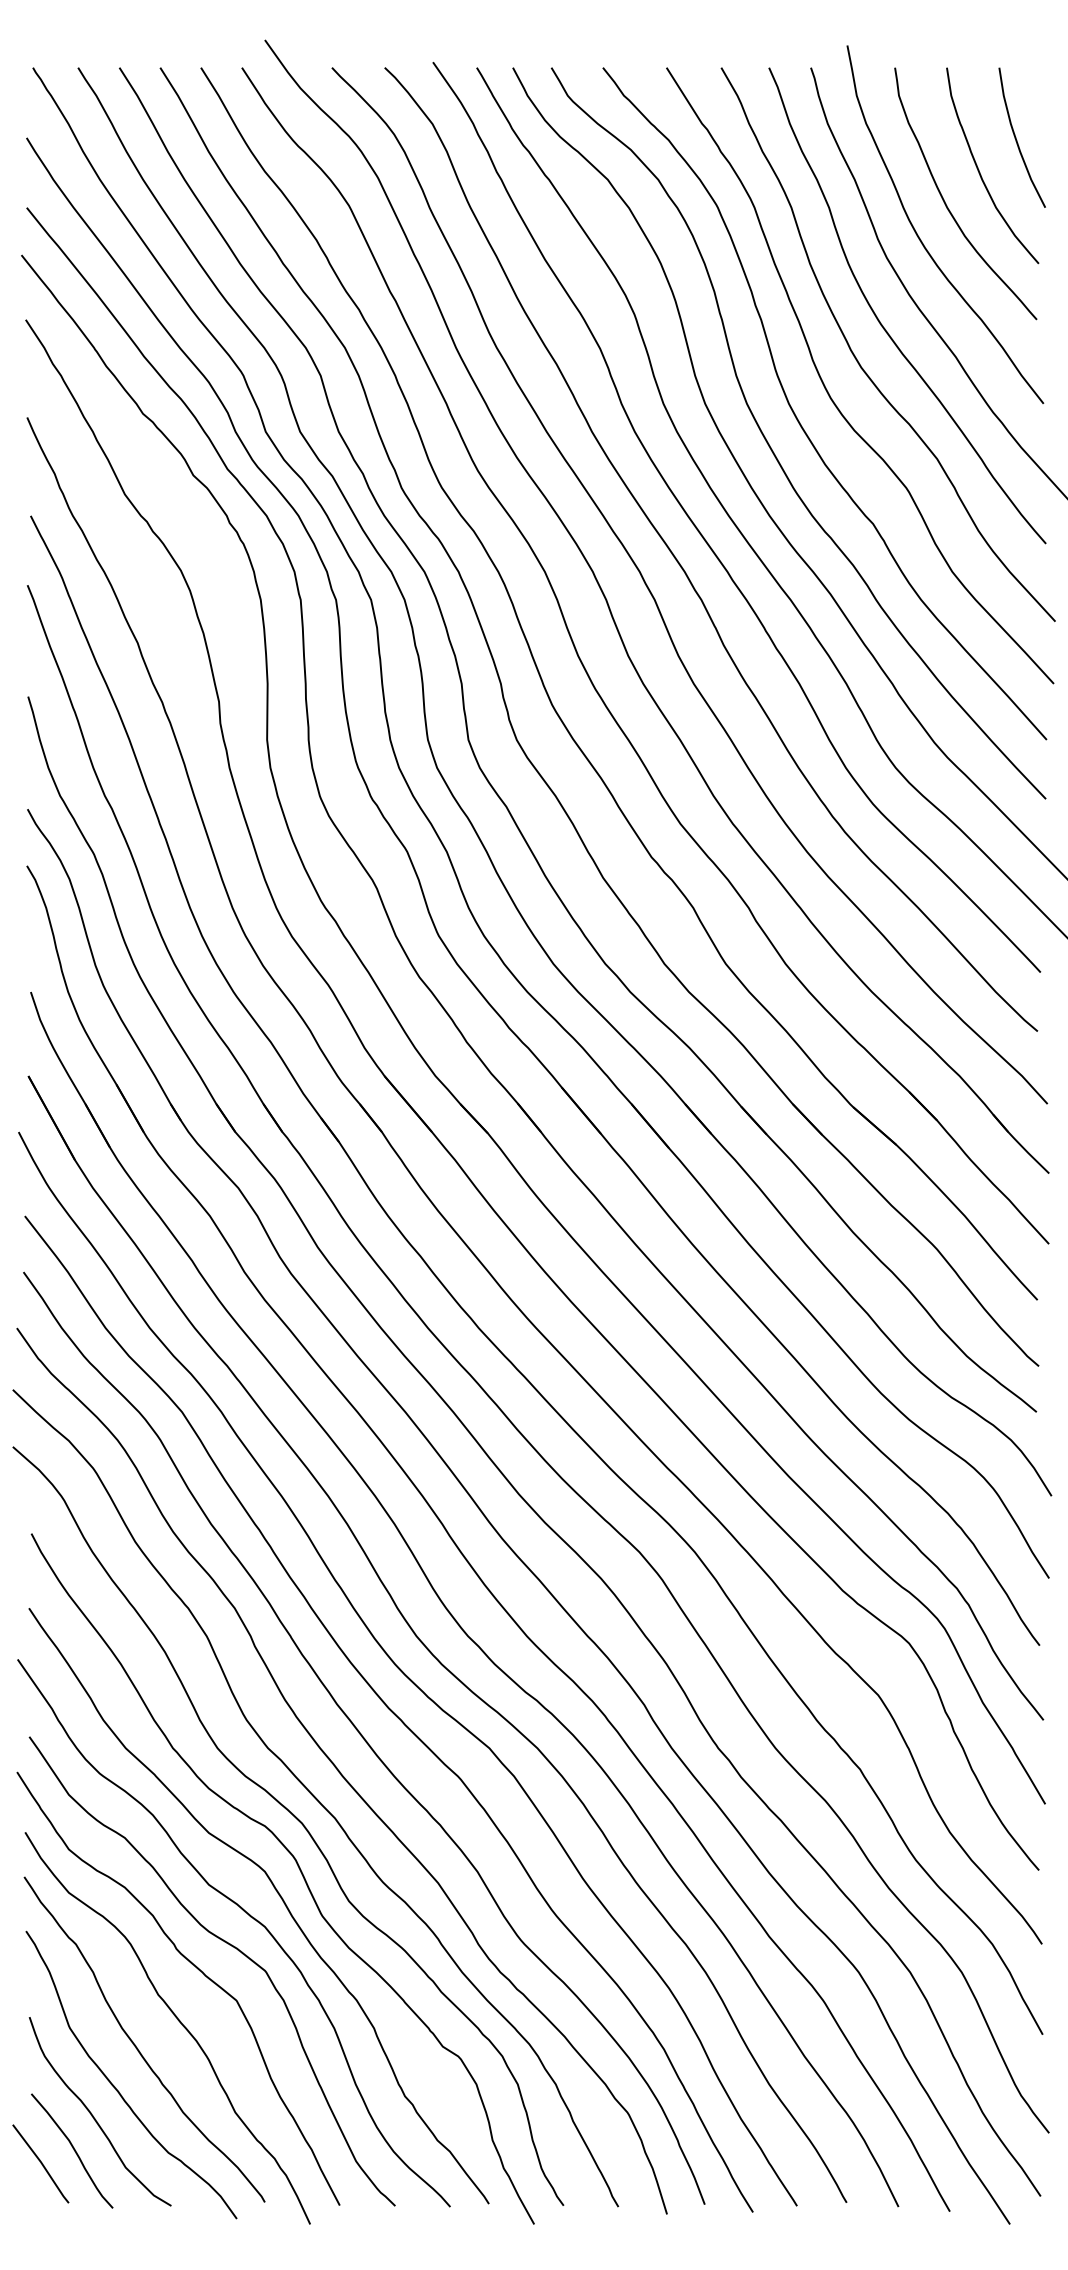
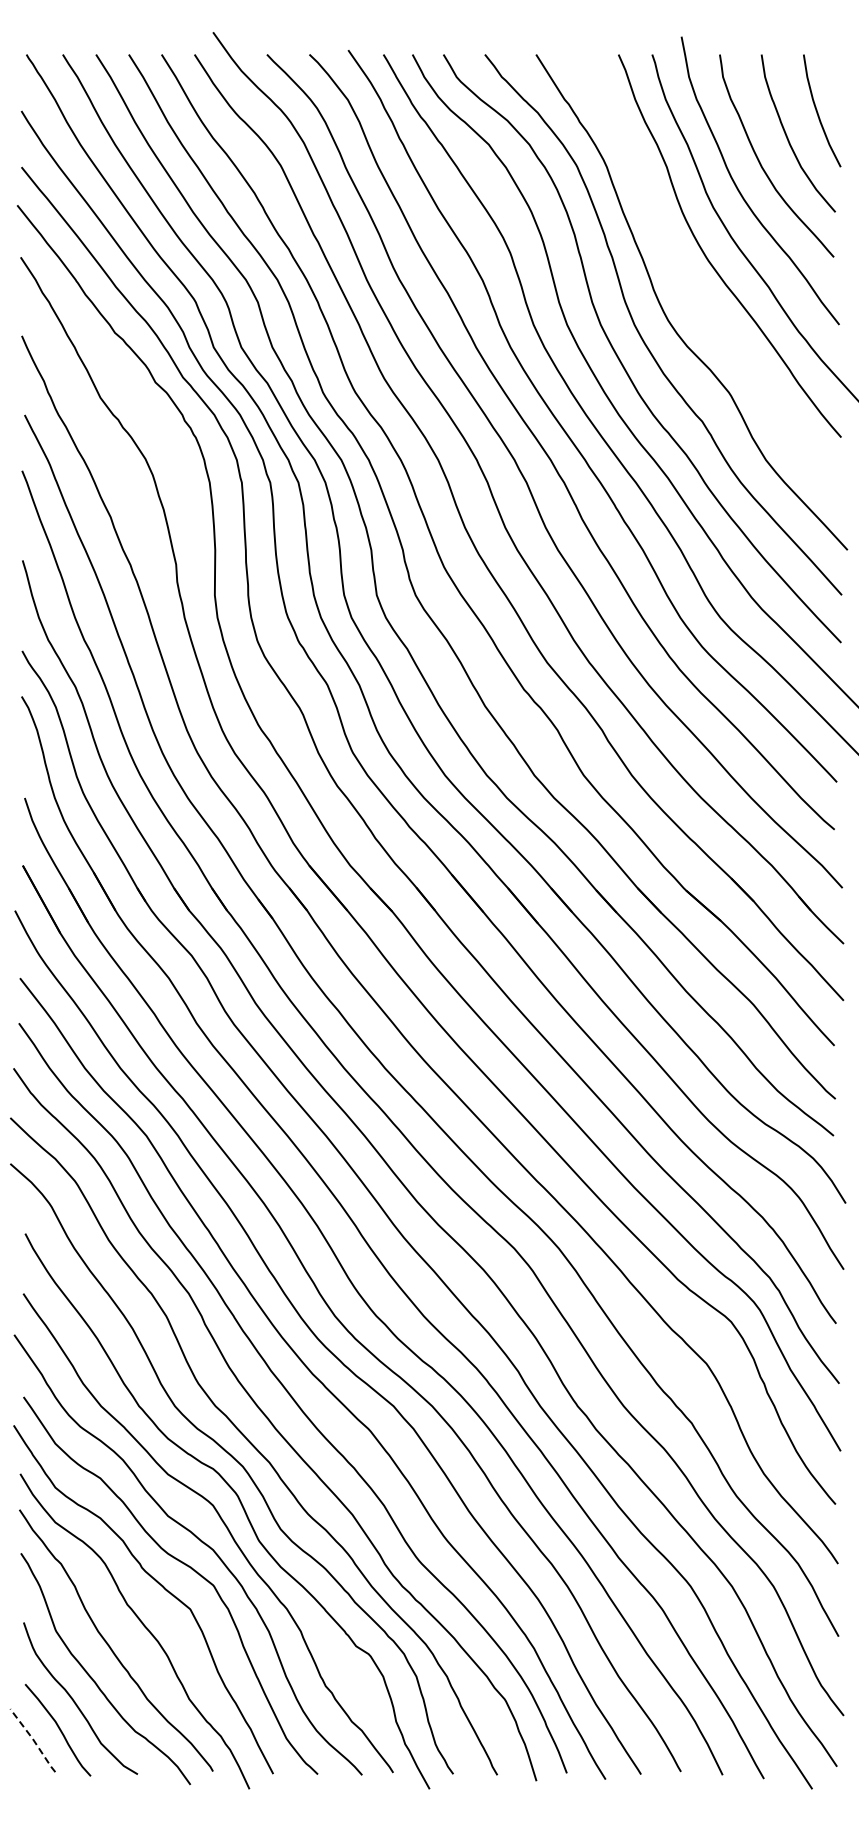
curve: (858, 359) -> (690, 289), removed
line: (41, 2162) -> (33, 1739), solid -> dashed

